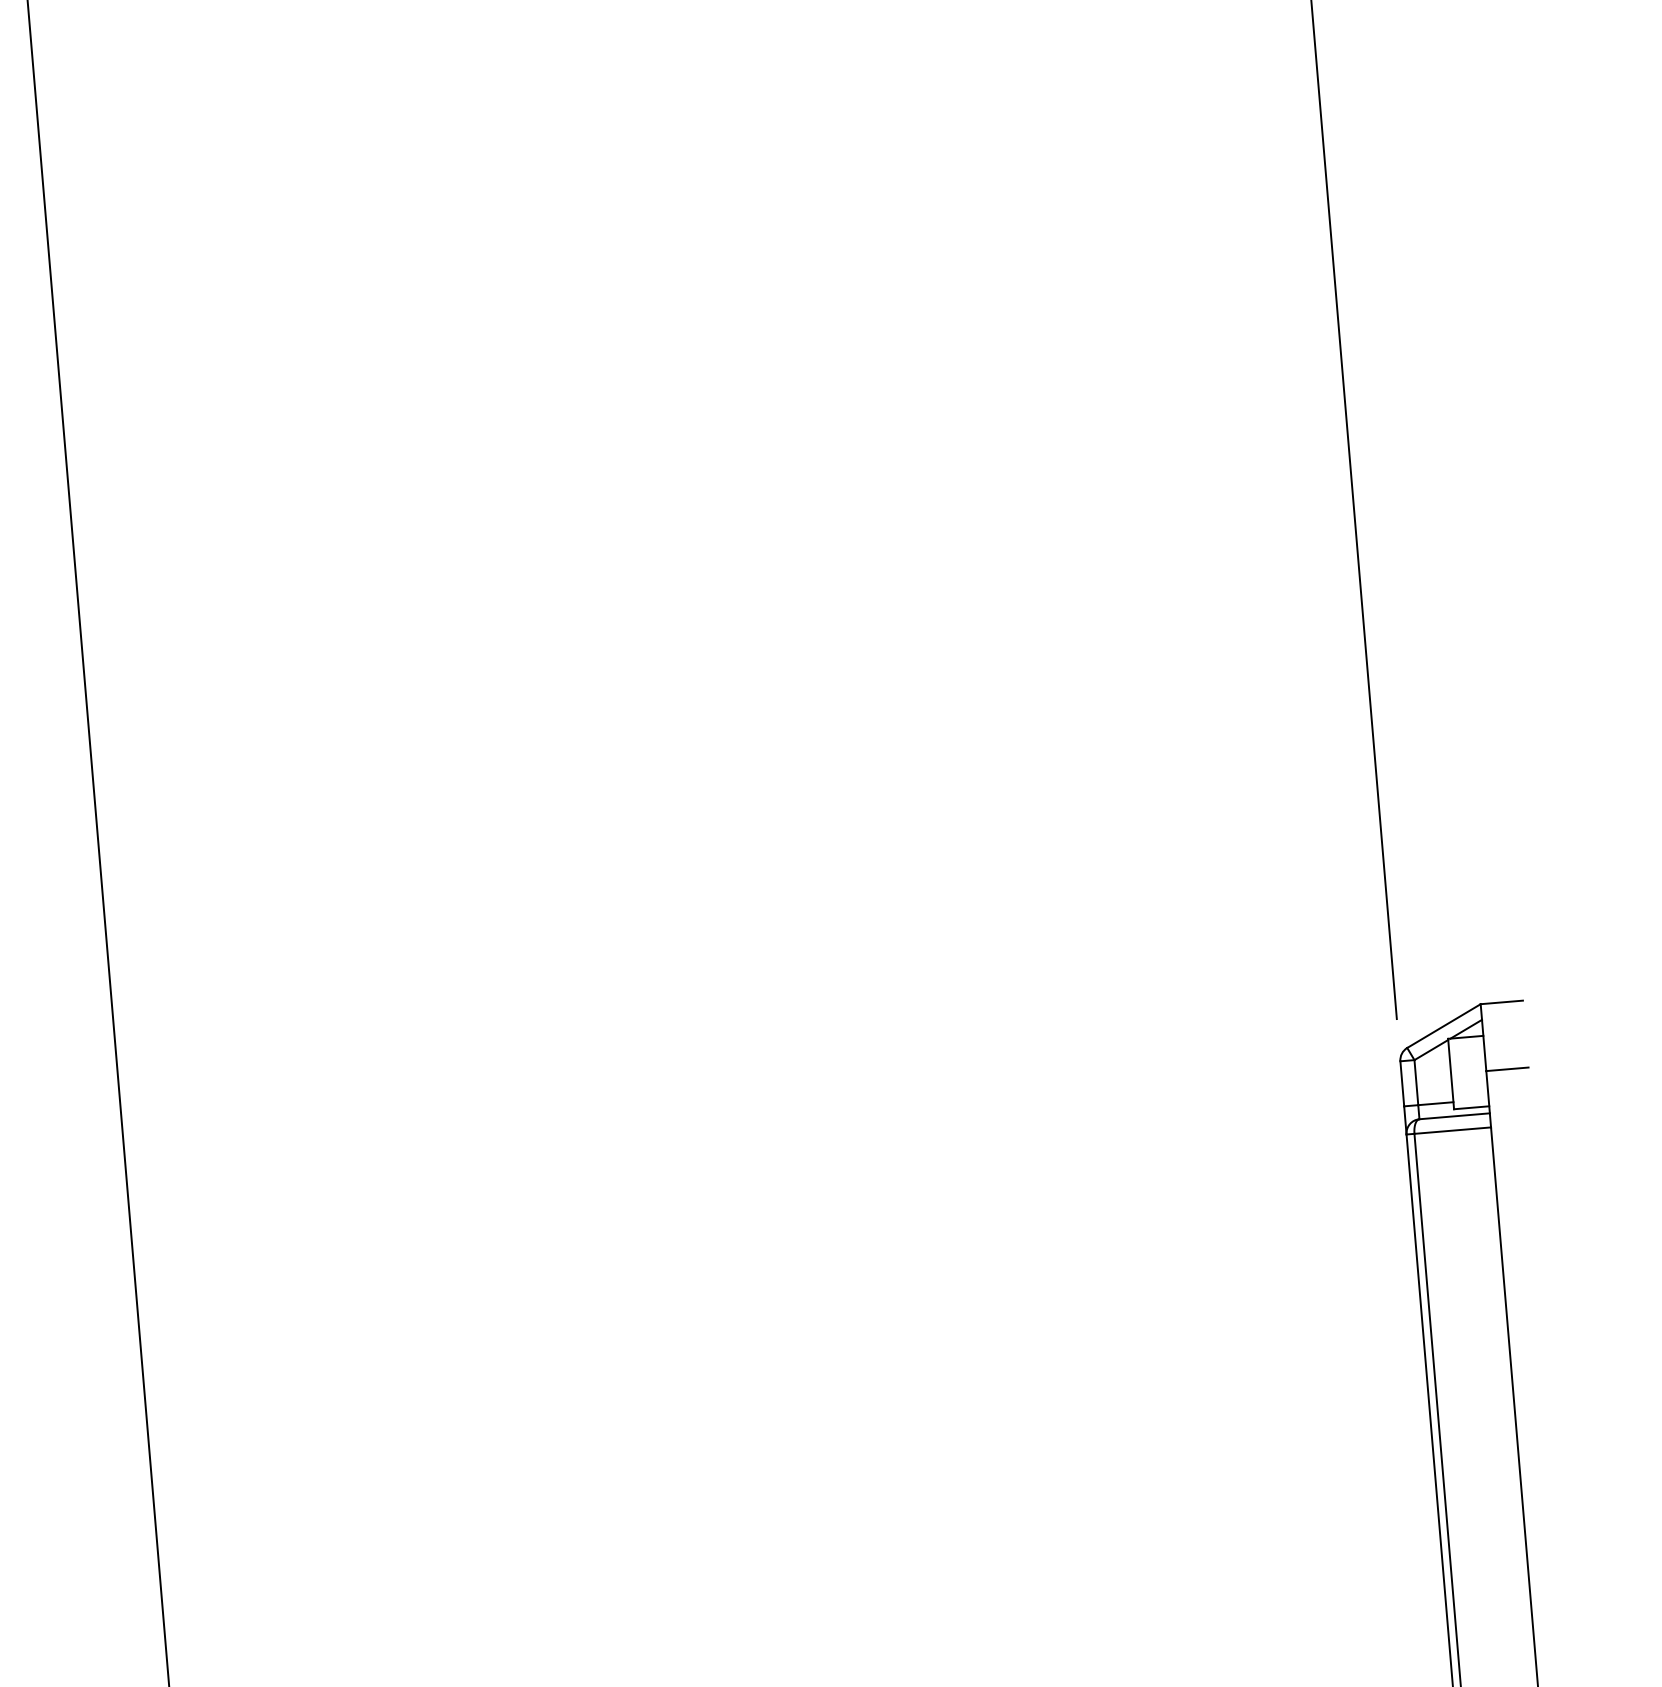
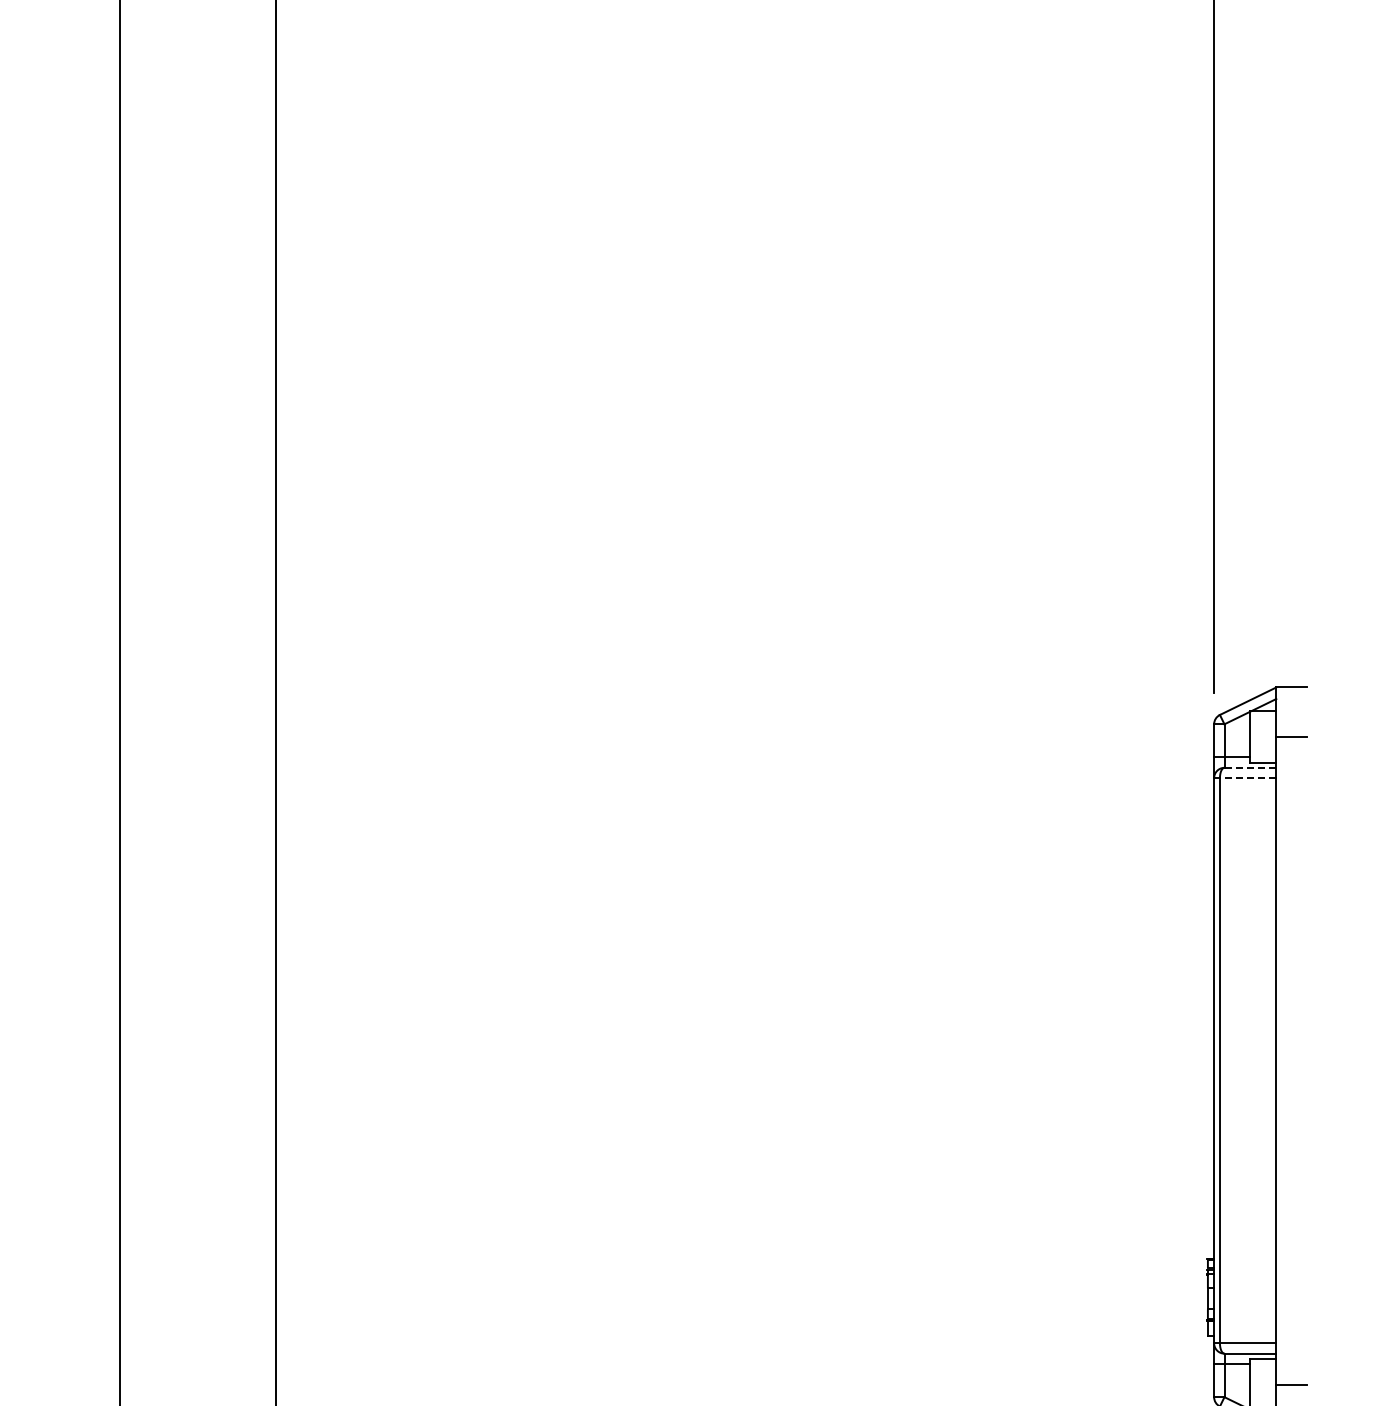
line: (1454, 1115) -> (1250, 767), solid -> dashed
line: (1451, 1131) -> (1247, 778), solid -> dashed

